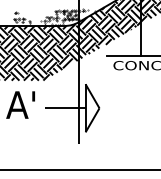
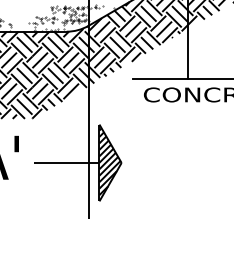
hatch: (91, 107) -> (108, 161), added

